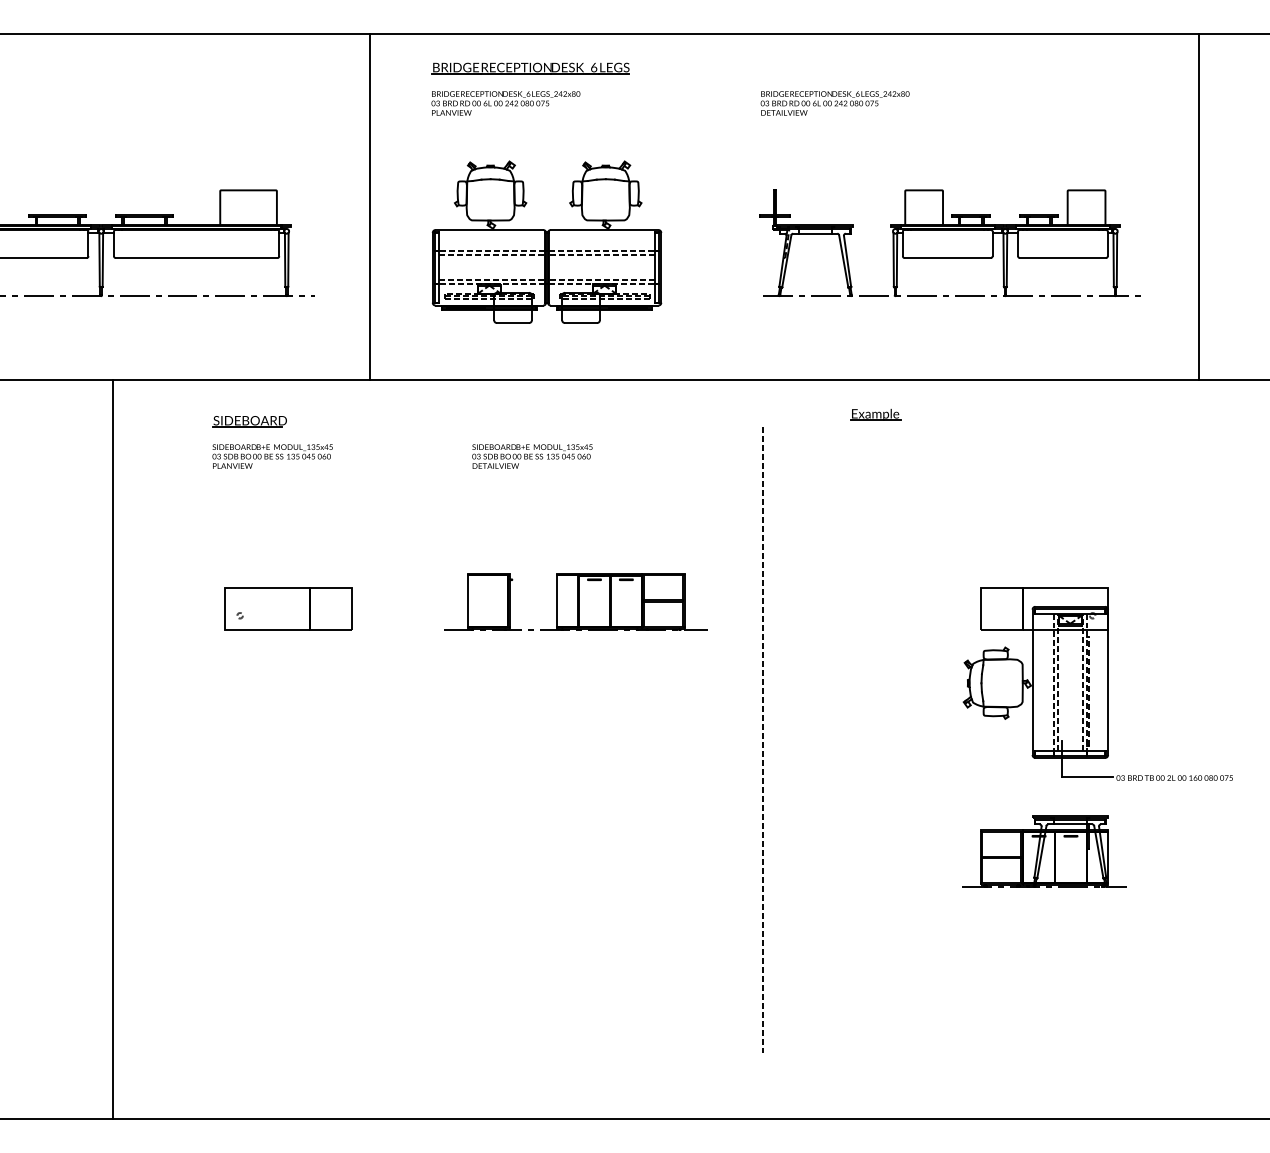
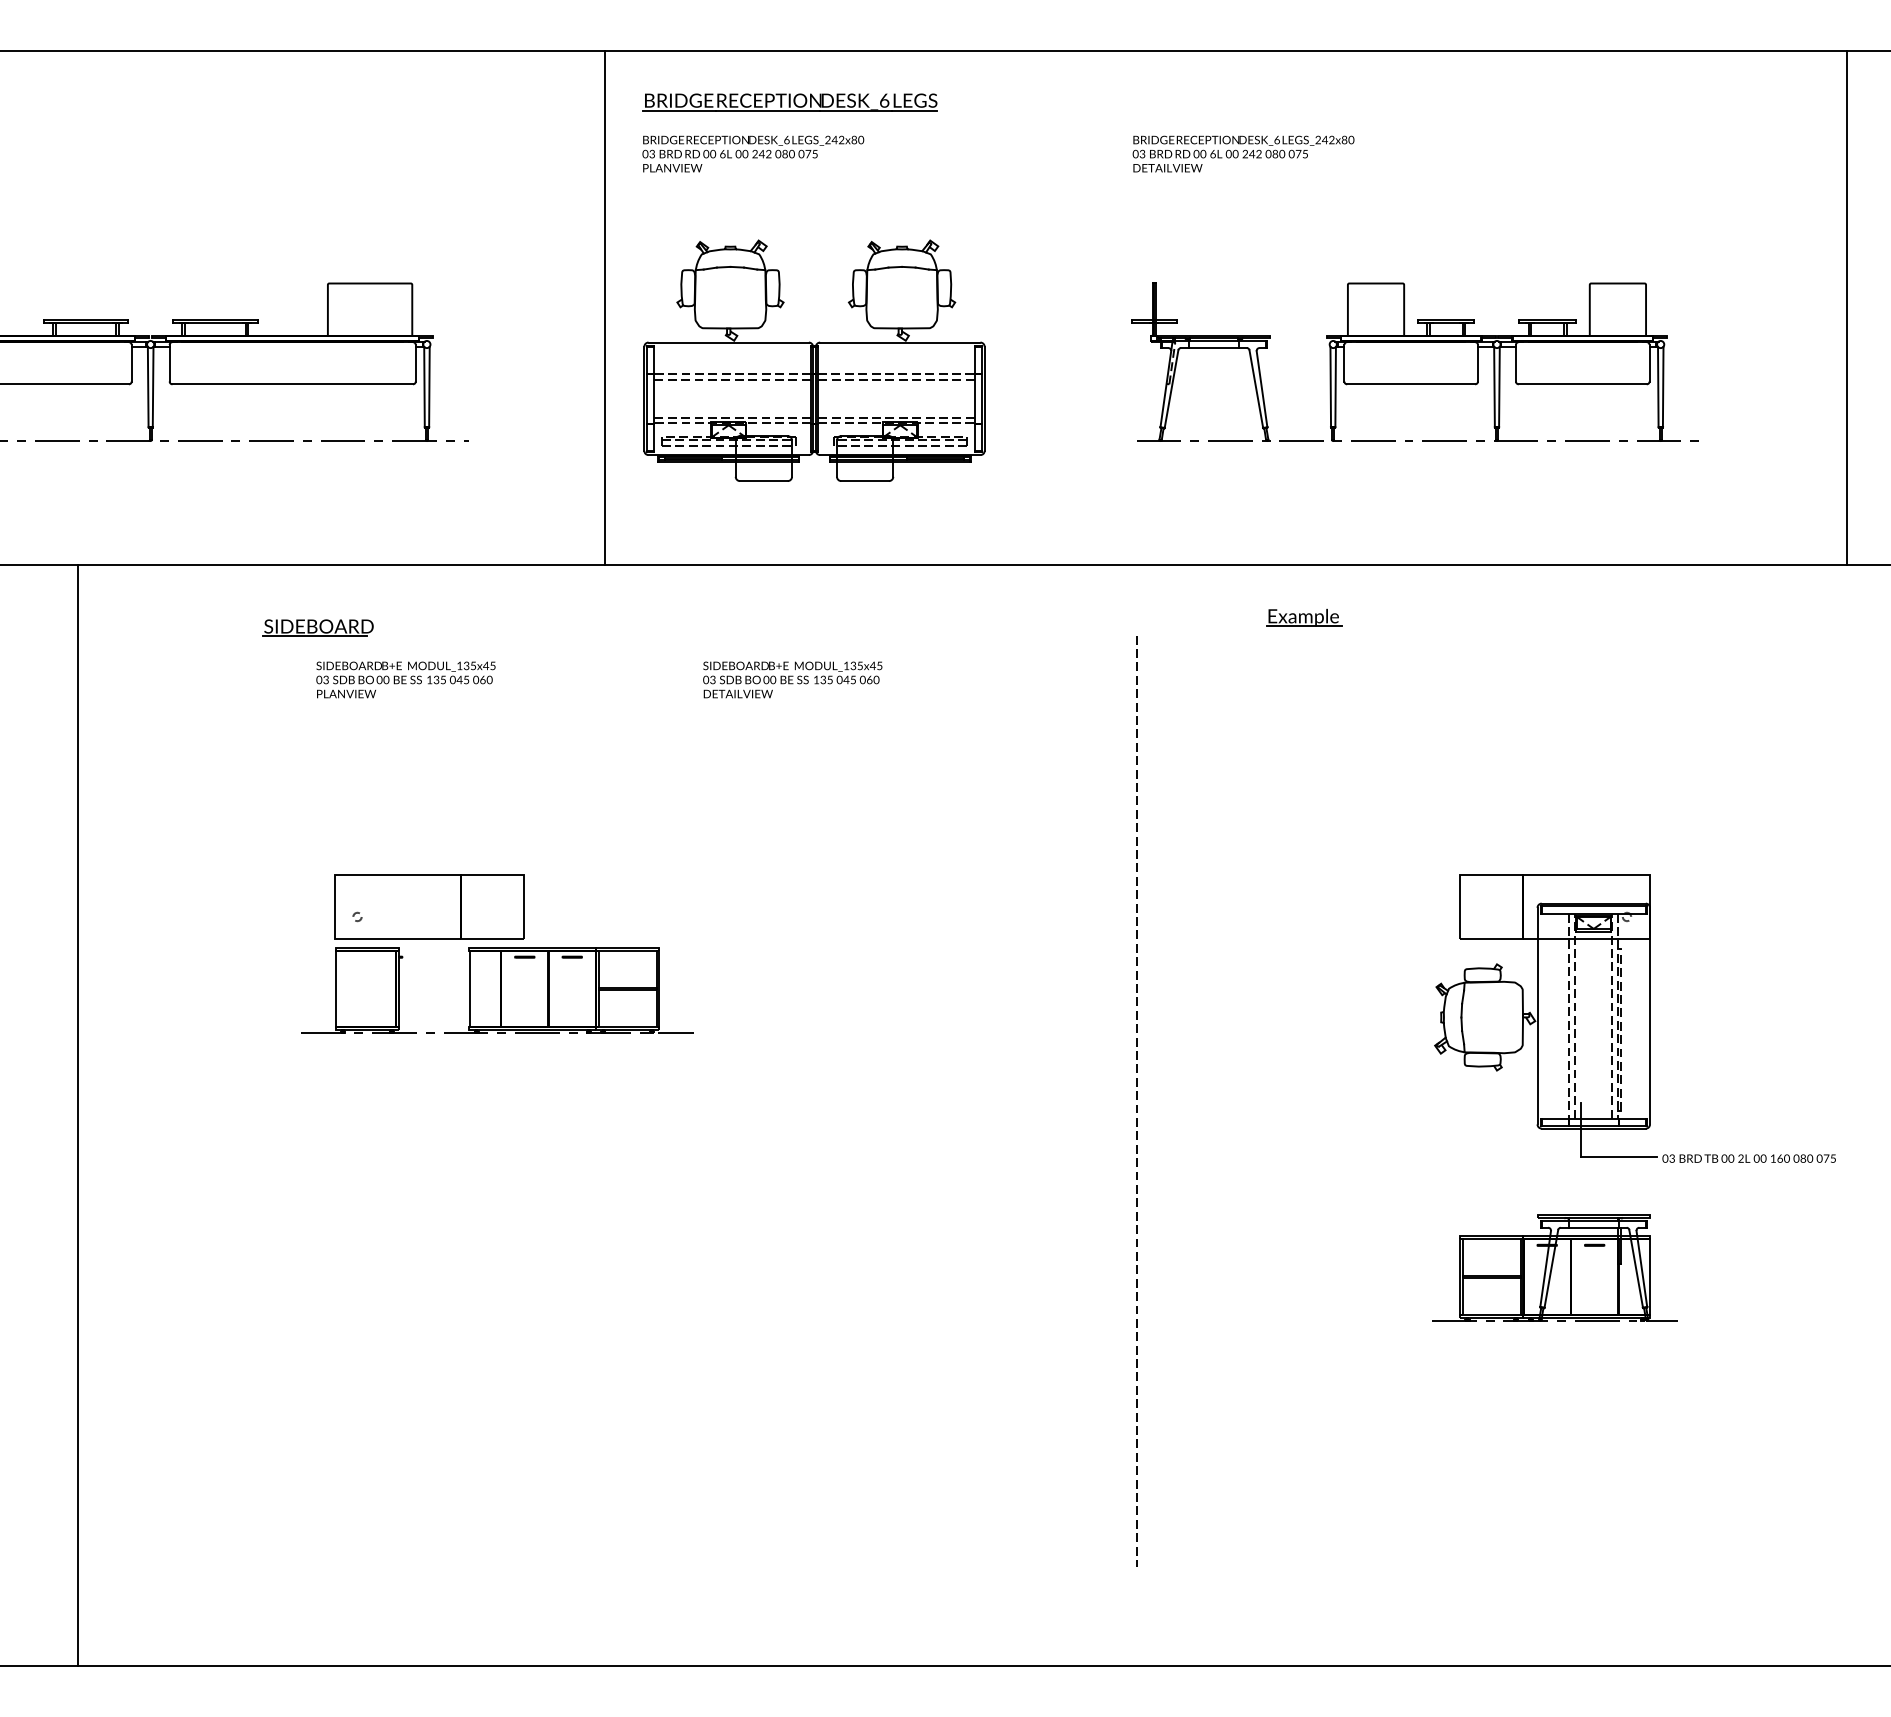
line: (370, 206) -> (605, 307), moved
line: (1198, 206) -> (1847, 307), moved
part: (249, 421) -> (317, 627), moved
part: (575, 601) -> (496, 989), moved
line: (112, 748) -> (78, 1114), moved

